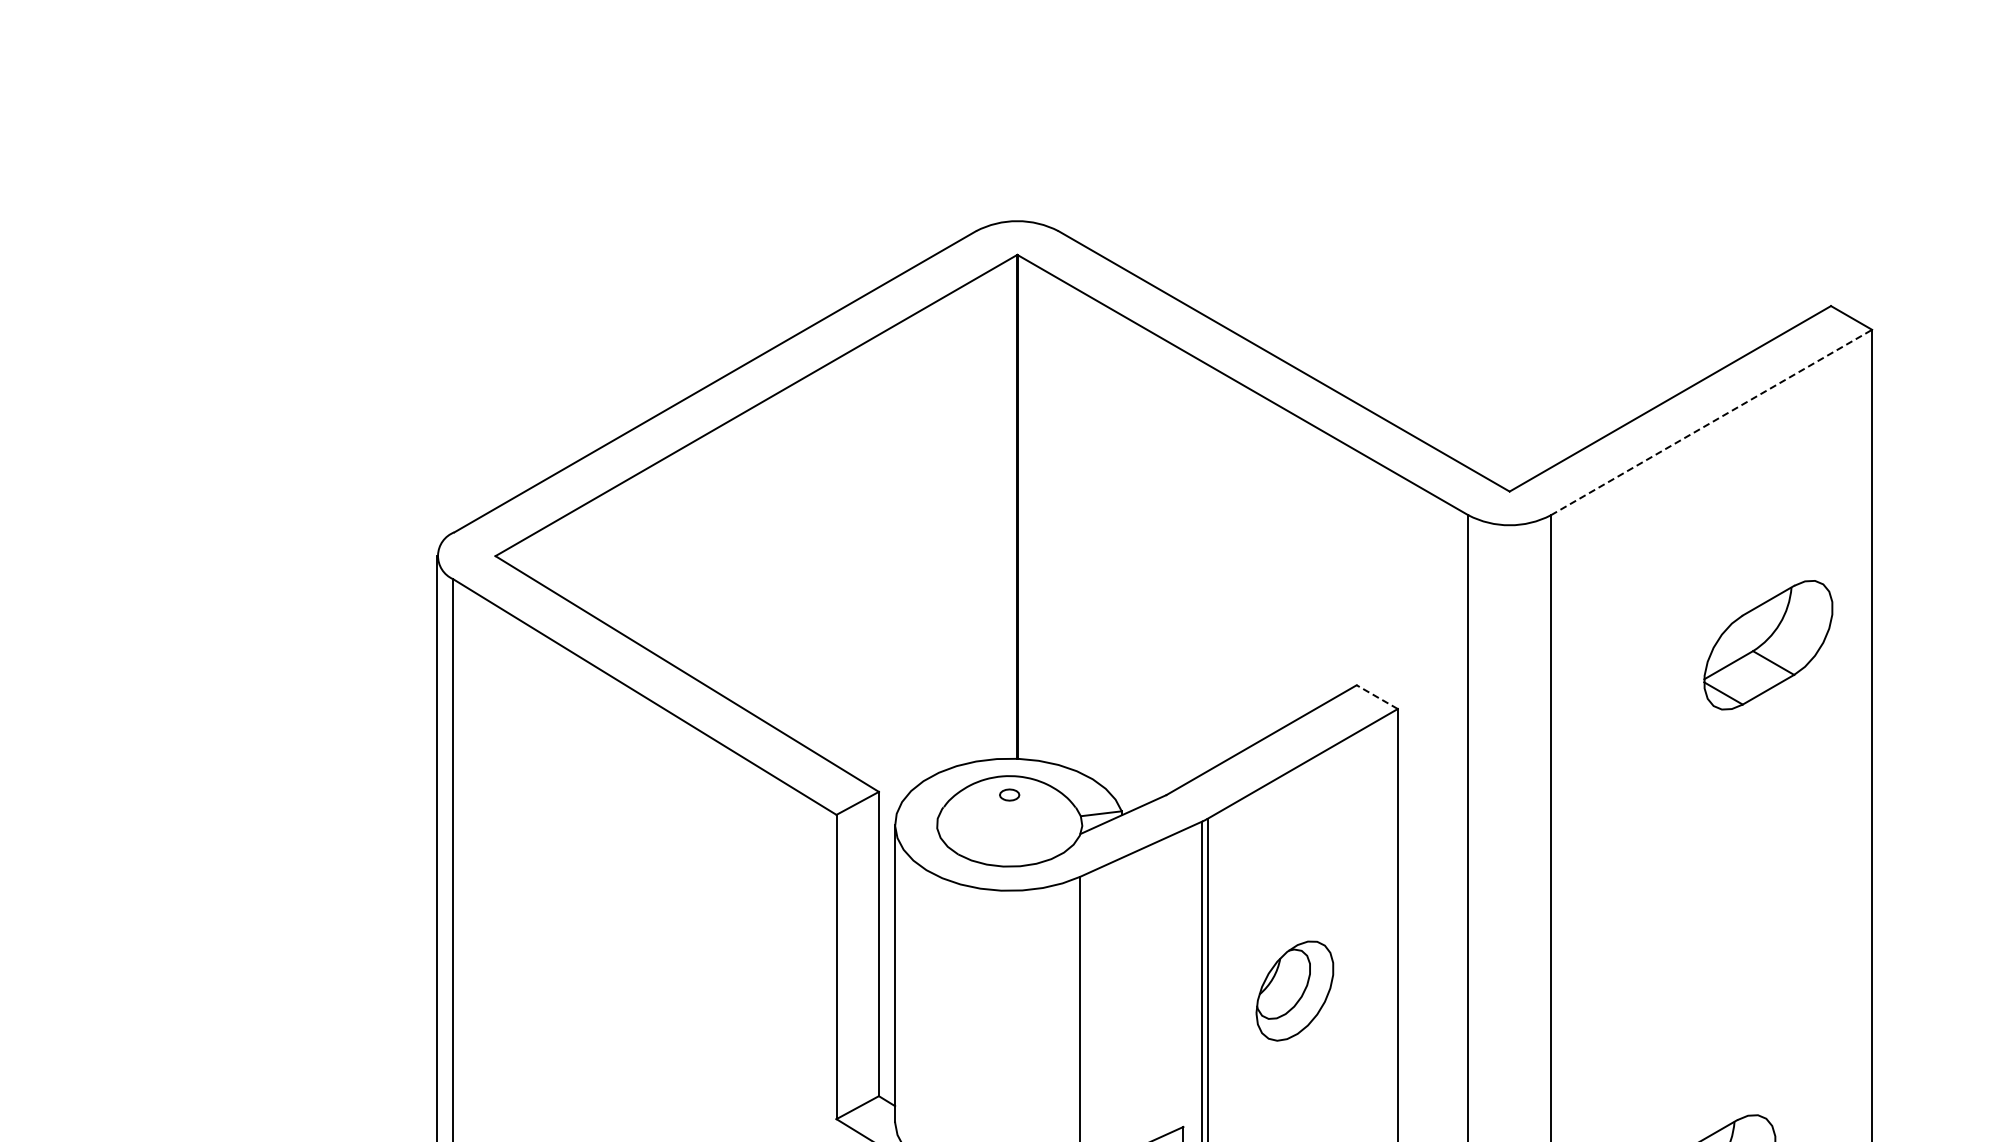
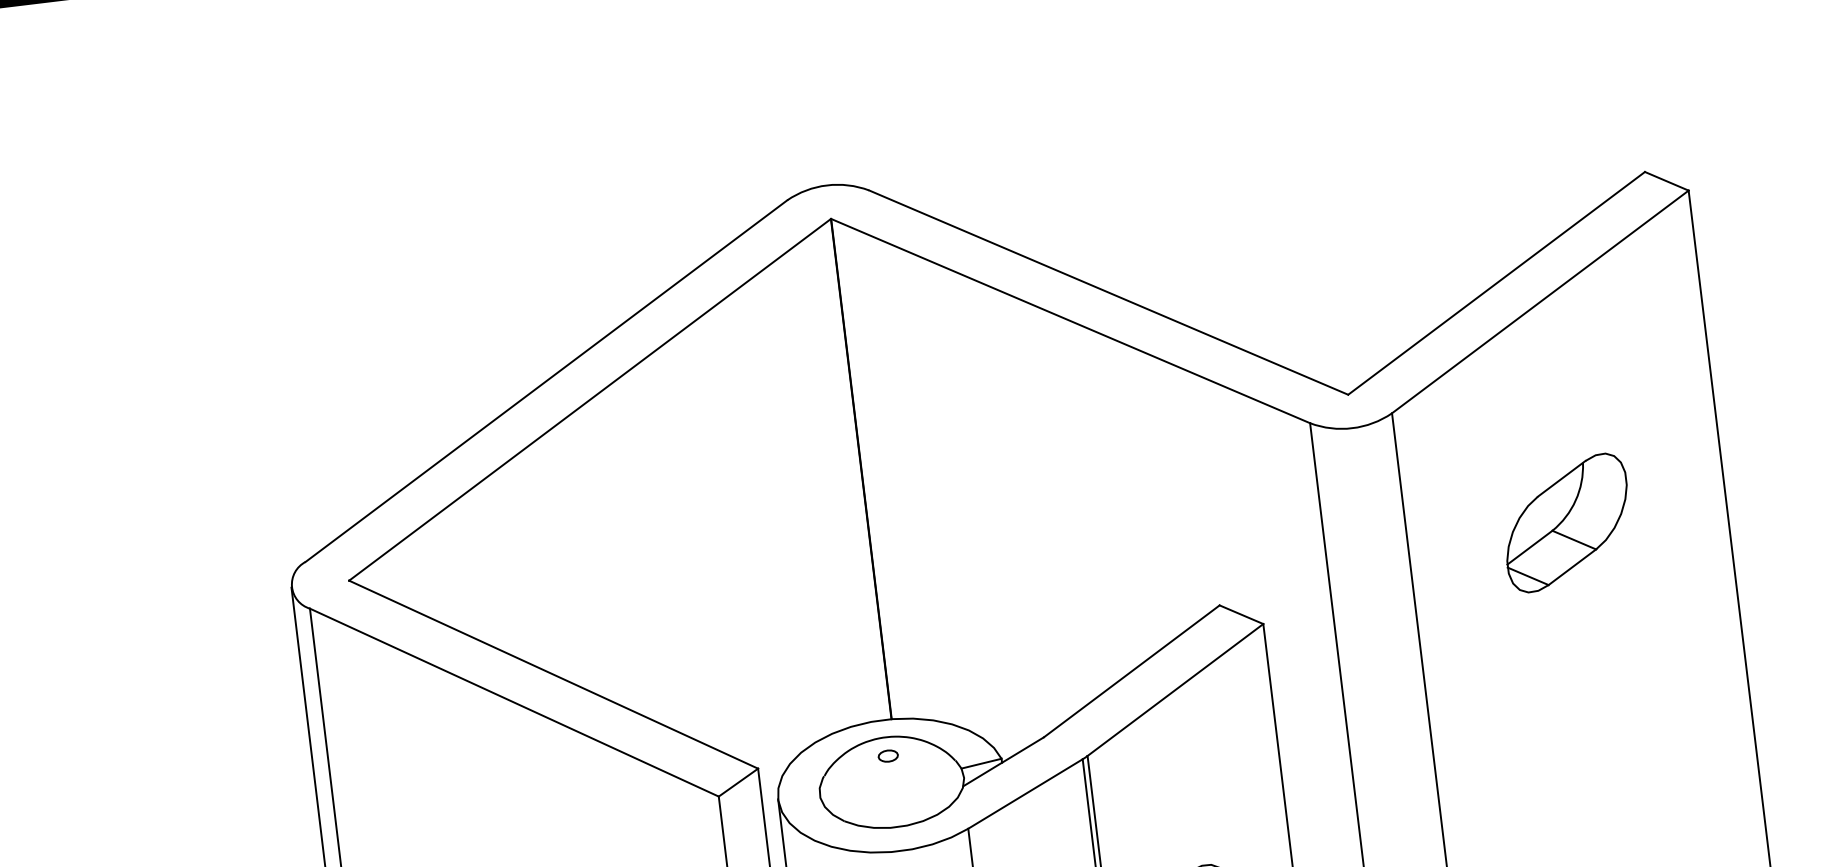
line: (1711, 422) -> (1540, 301), dashed -> solid
part: (1768, 645) -> (1567, 523), moved
line: (1377, 697) -> (1241, 615), dashed -> solid

